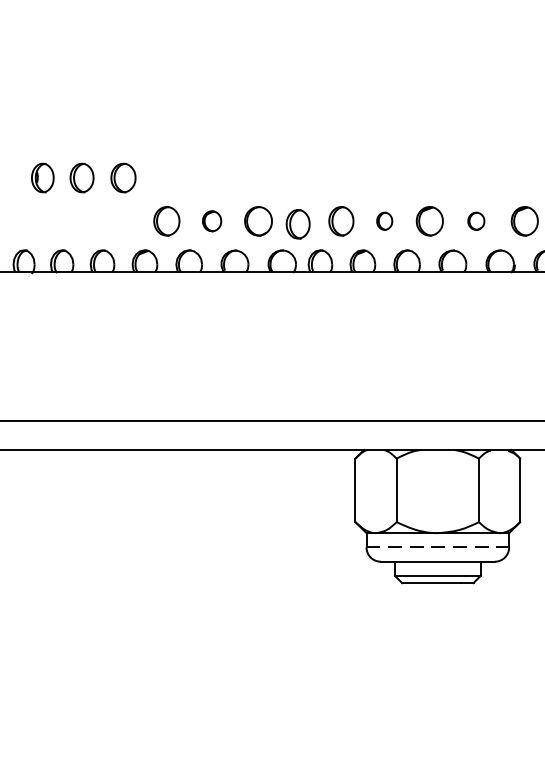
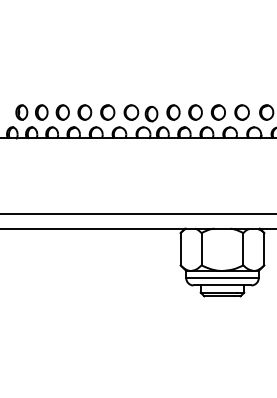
part: (83, 177) -> (42, 112), moved
part: (211, 221) -> (107, 112), size x1.43
part: (384, 221) -> (195, 112), size x1.67
part: (475, 221) -> (241, 112), size x1.67
line: (437, 547) -> (222, 278), dashed -> solid

